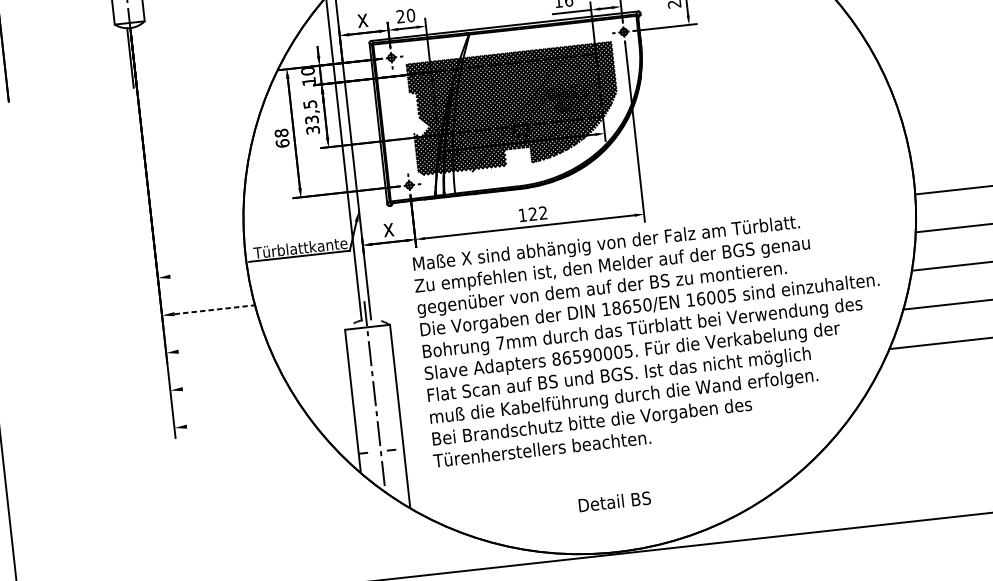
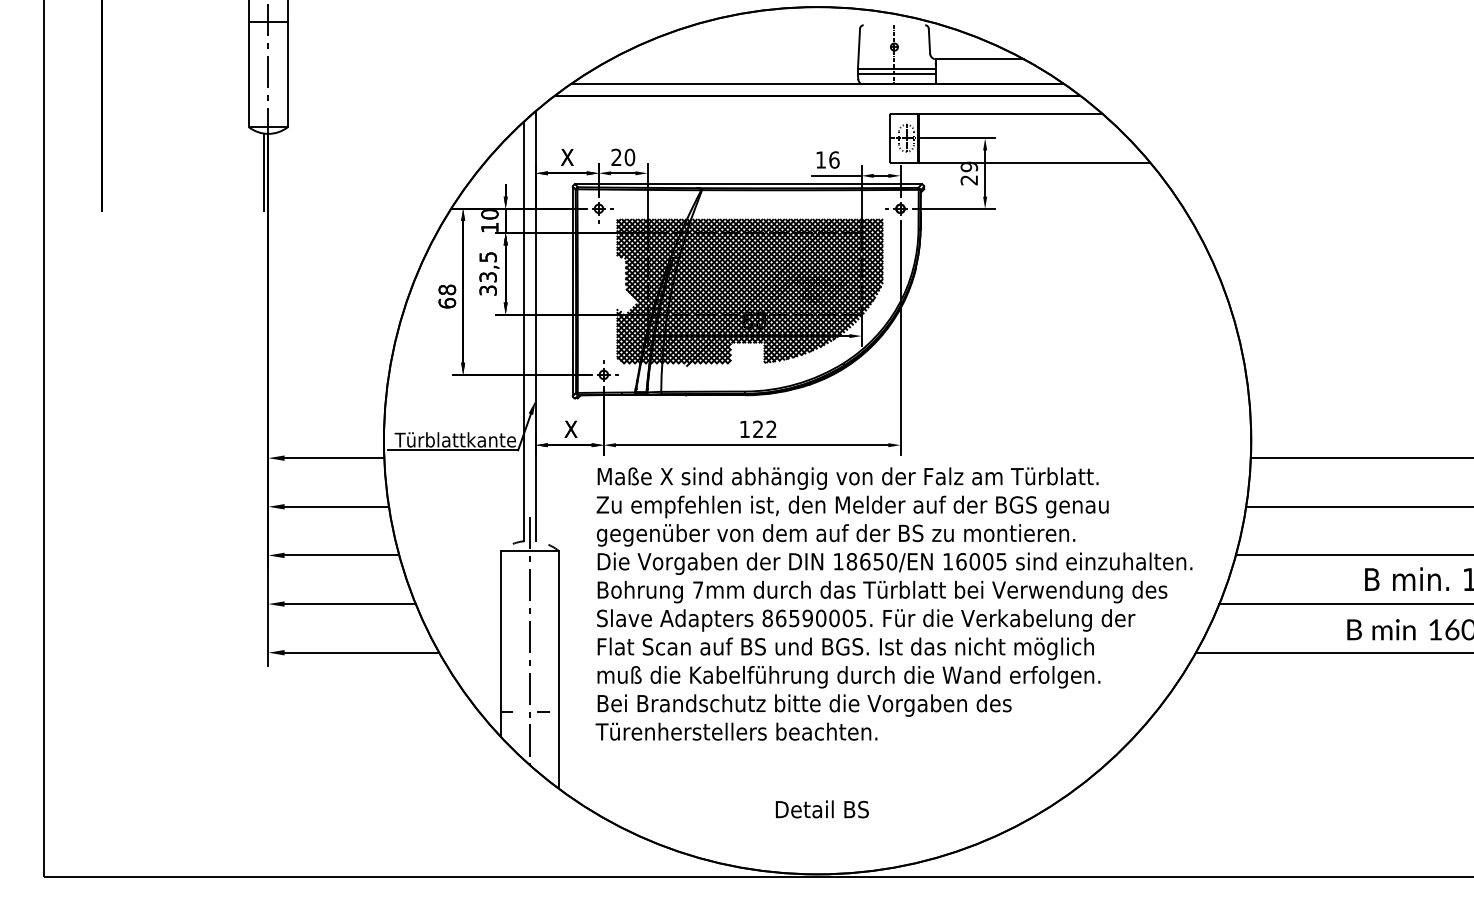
line: (208, 272) -> (334, 458), added
line: (215, 309) -> (337, 506), dashed -> solid
line: (222, 346) -> (341, 555), added
line: (232, 383) -> (349, 604), added
line: (246, 419) -> (361, 652), added

